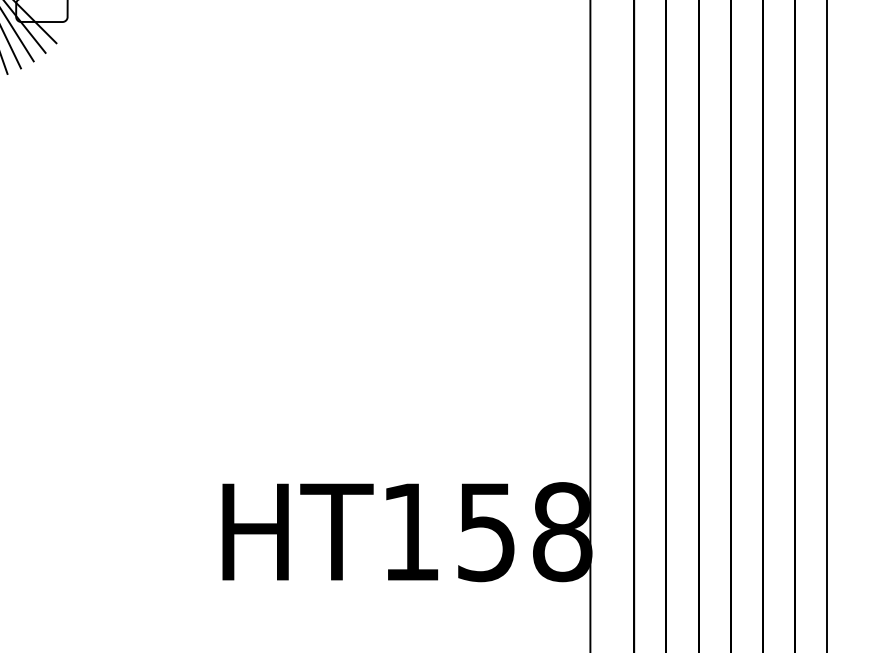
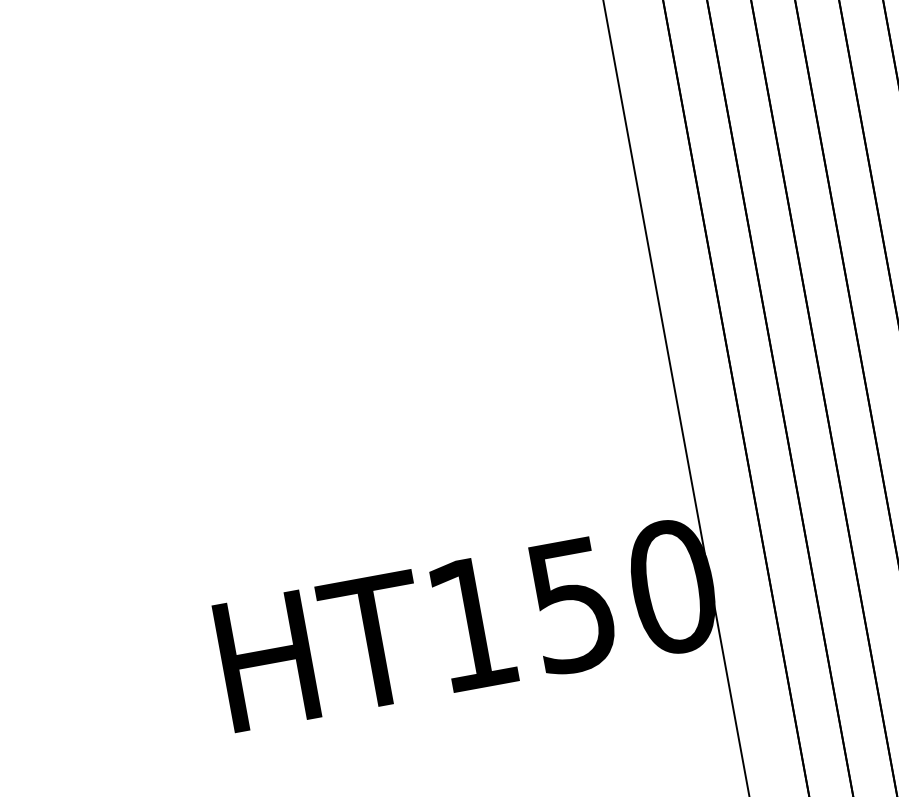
text: (562, 531) -> (672, 586), HT158 -> HT150

